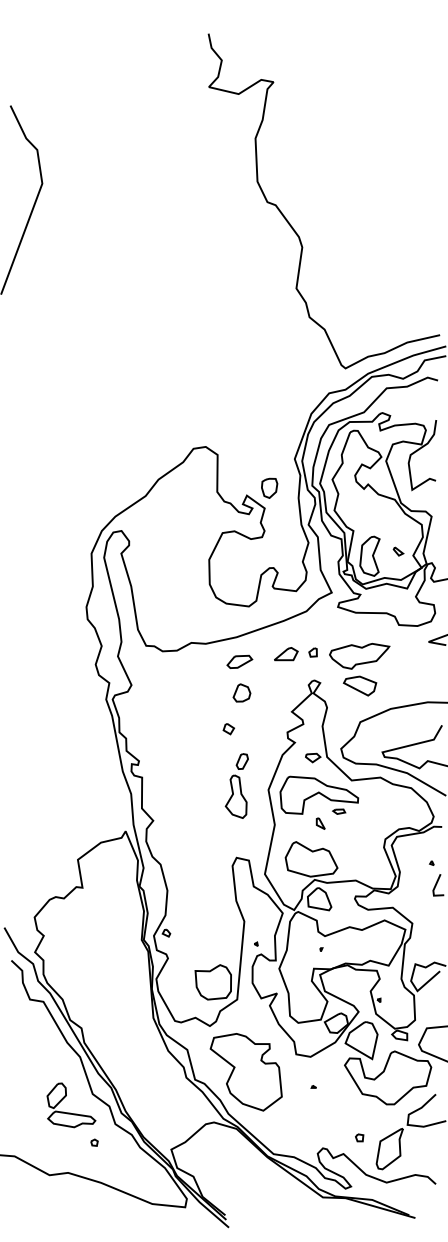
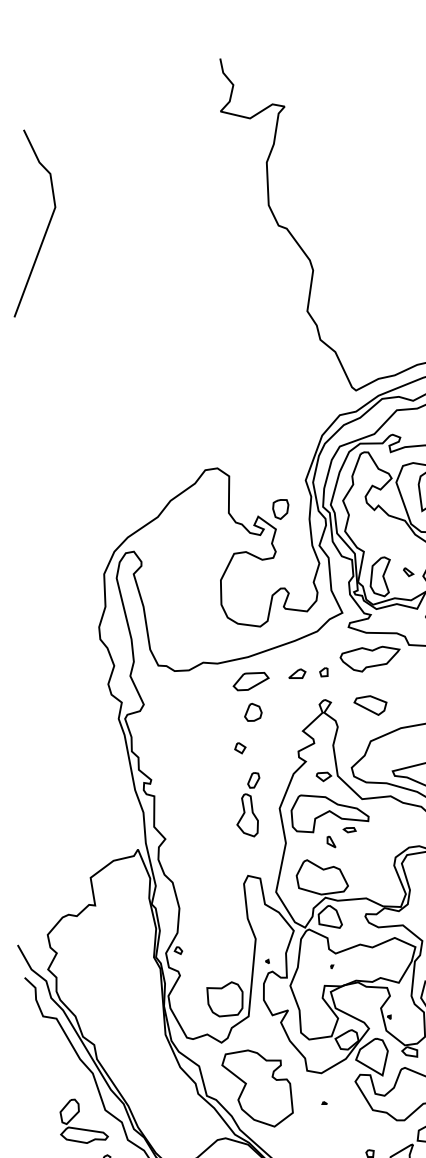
part: (286, 653) -> (297, 673), size x0.71
part: (359, 656) -> (369, 659), moved
part: (239, 661) -> (250, 681), size x1.43

